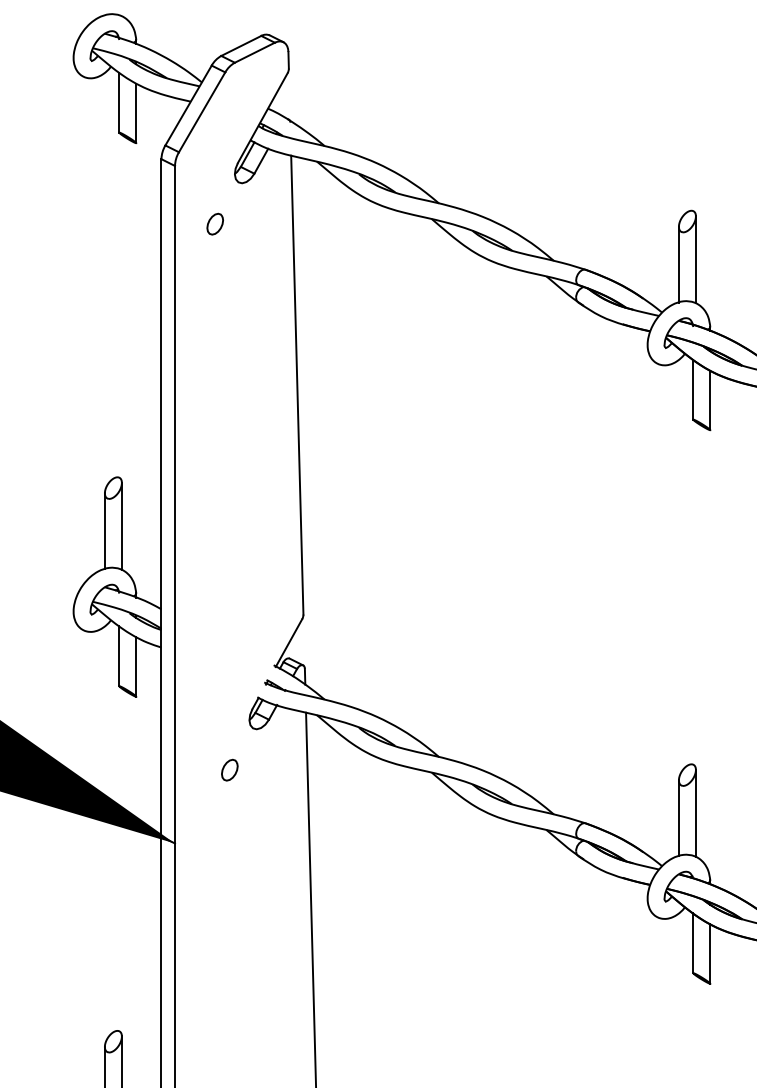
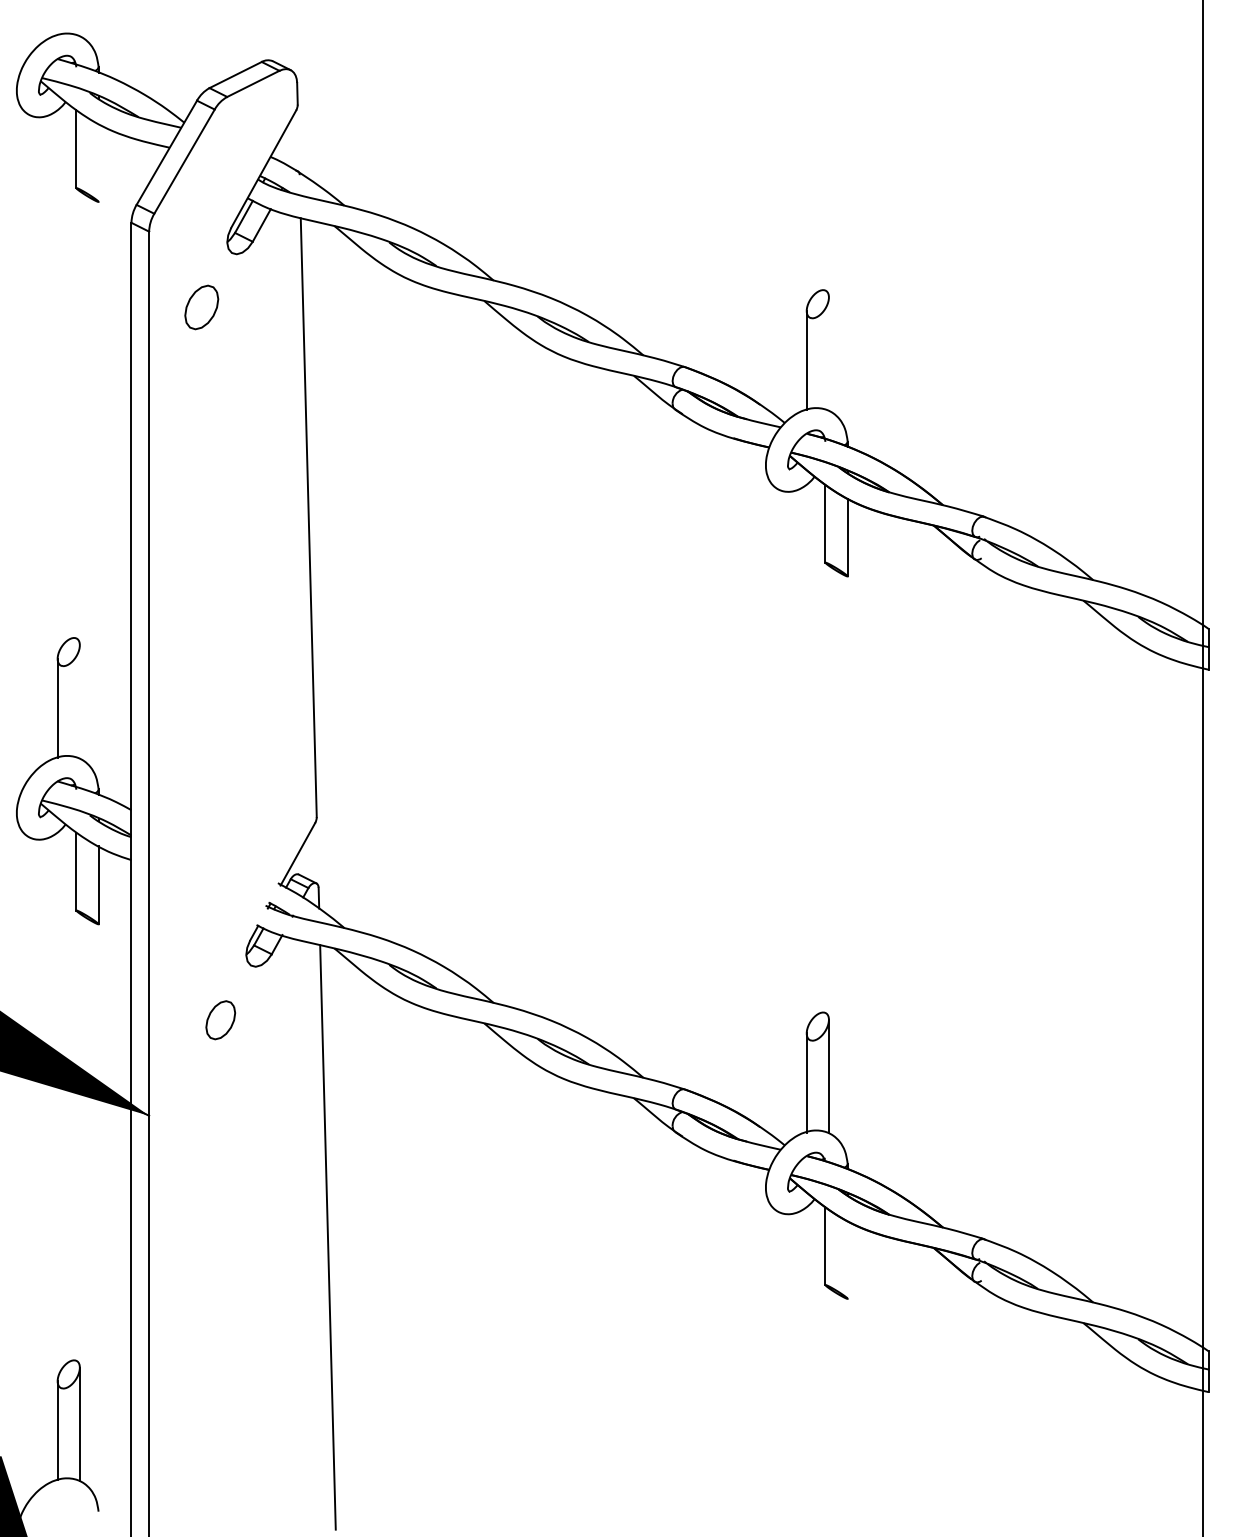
line: (136, 112) -> (98, 162), removed
part: (215, 224) -> (201, 307), size x1.6
line: (695, 260) -> (828, 354), removed
line: (121, 526) -> (79, 701), removed
part: (229, 769) -> (220, 1019), size x1.4
line: (710, 953) -> (847, 1259), removed

